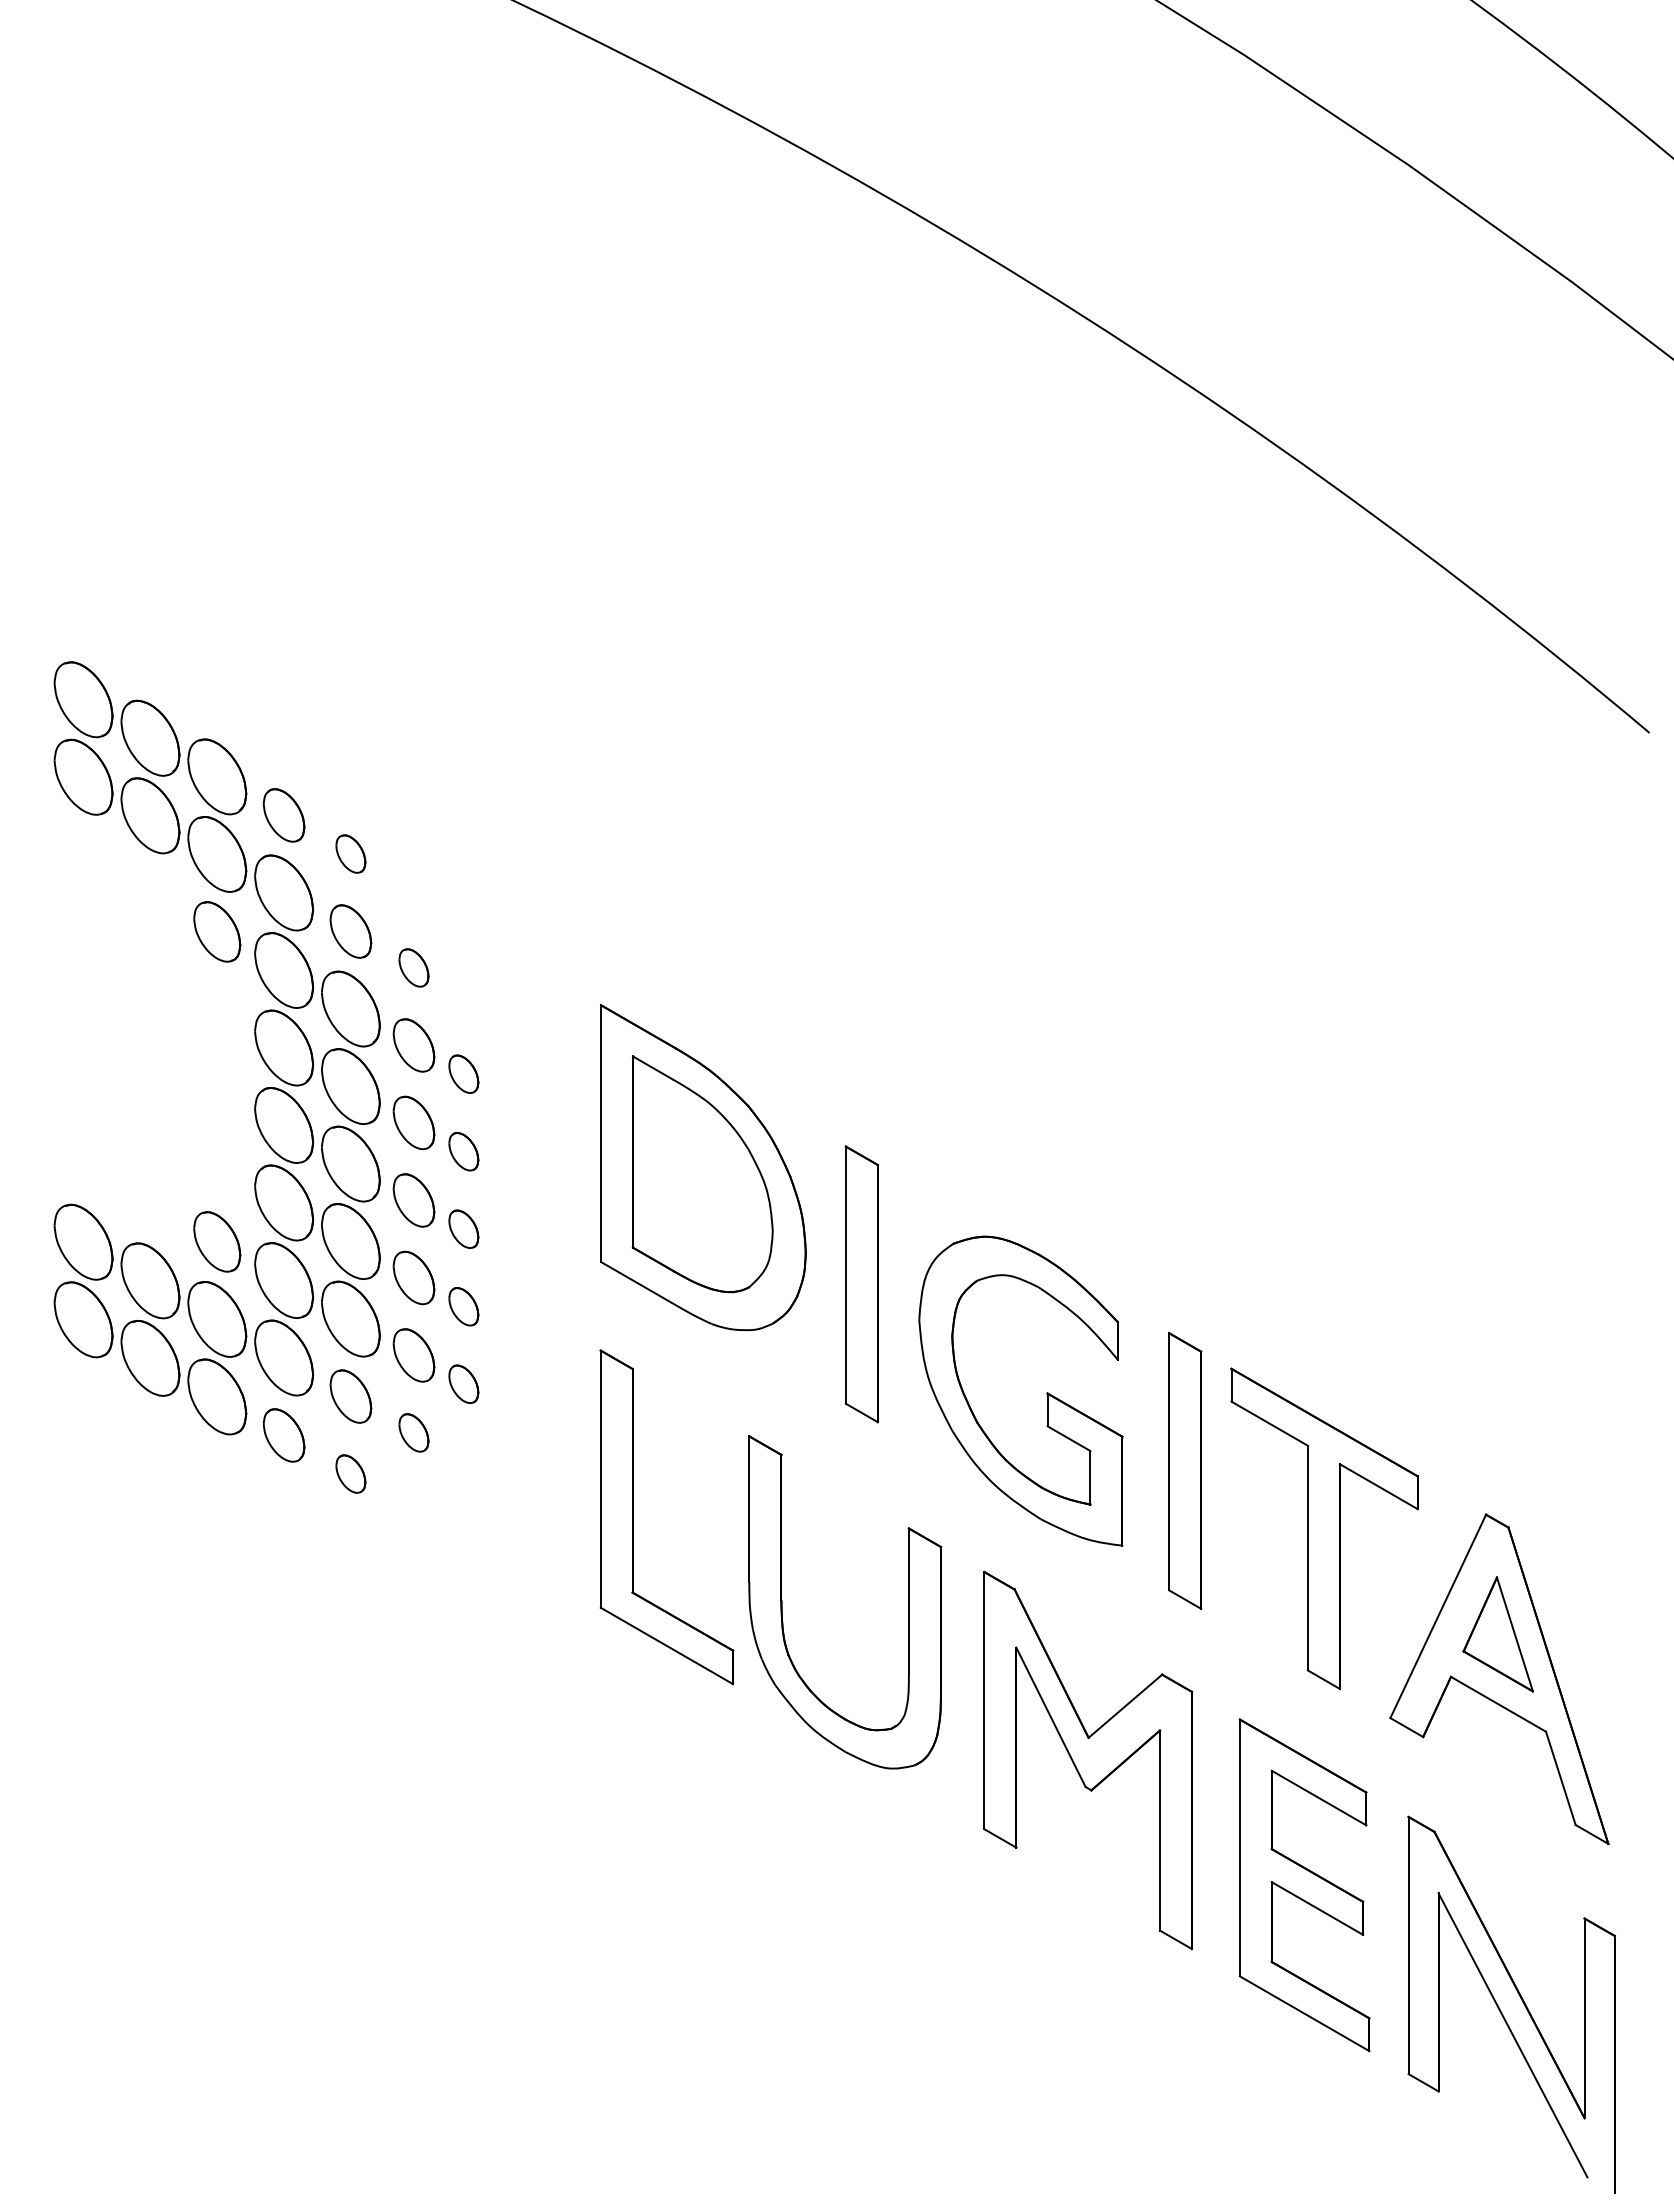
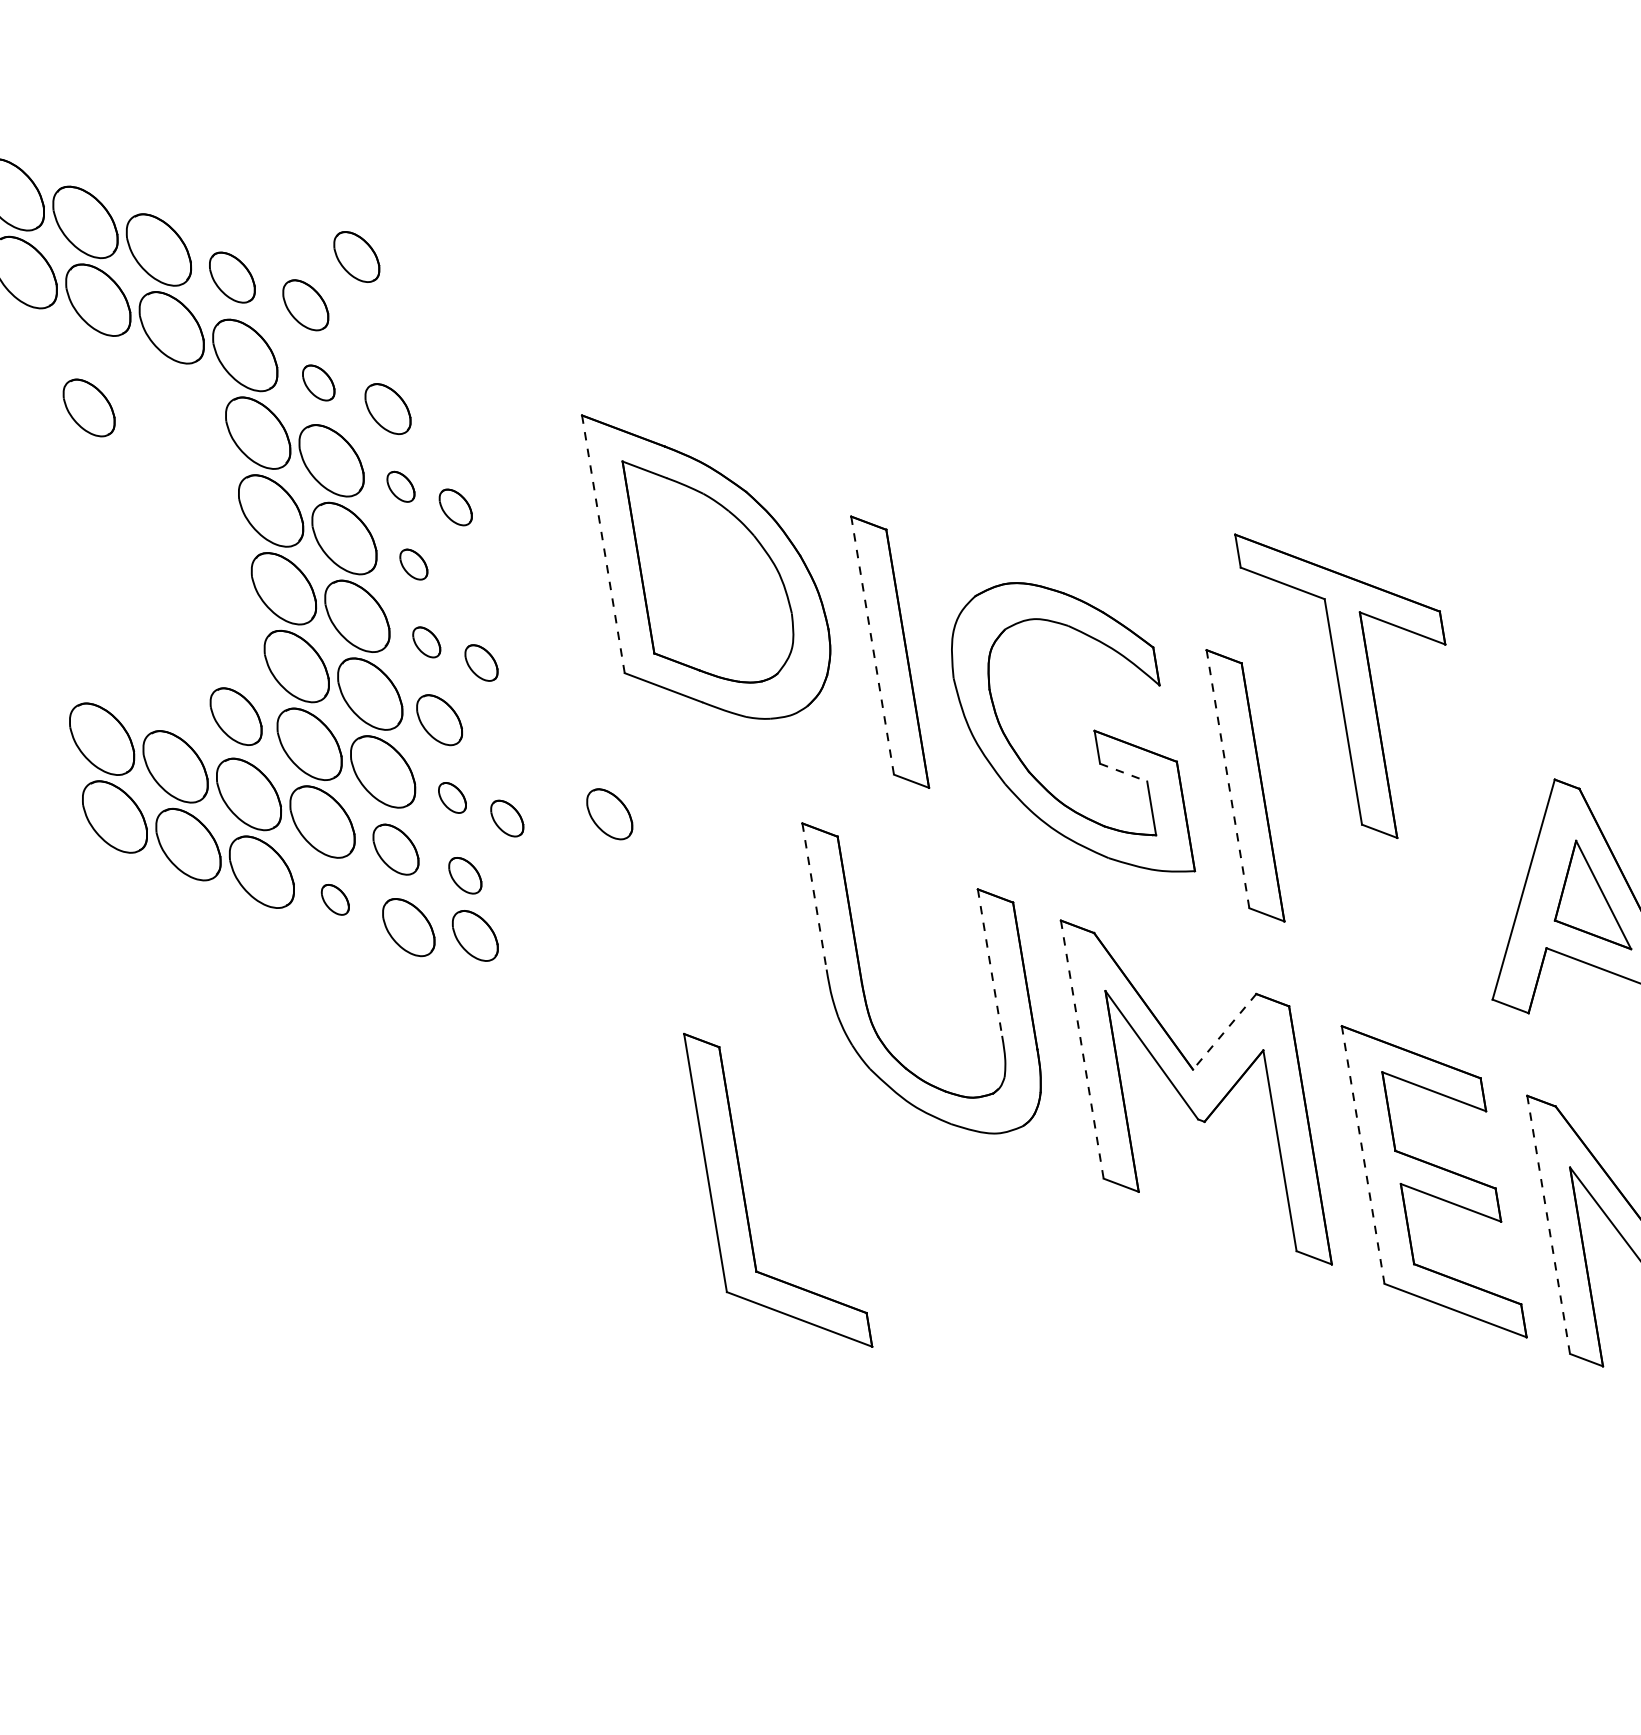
part: (407, 815) -> (356, 257), added
part: (350, 853) -> (305, 304), size x1.4
part: (217, 931) -> (89, 407), moved
part: (350, 931) -> (318, 383), size x0.7
part: (413, 967) -> (387, 408), size x1.4
part: (413, 1045) -> (400, 486), size x0.6
part: (413, 1122) -> (413, 564), size x0.6
line: (601, 1134) -> (603, 545), solid -> dashed
part: (463, 1151) -> (468, 585), removed
part: (413, 1200) -> (426, 642), size x0.6
line: (845, 1275) -> (872, 646), solid -> dashed
part: (463, 1306) -> (494, 740), removed
part: (413, 1355) -> (451, 798), size x0.6
part: (563, 1396) -> (609, 814), added
part: (283, 1435) -> (334, 899), size x0.6
line: (1069, 1438) -> (1124, 772), solid -> dashed
line: (1169, 1461) -> (1228, 778), solid -> dashed
part: (350, 1473) -> (408, 926), size x1.6
part: (413, 1492) -> (474, 935), added
line: (749, 1509) -> (814, 896), solid -> dashed
part: (633, 1517) -> (744, 1196), moved
part: (1324, 1528) -> (1355, 679), moved
line: (908, 1601) -> (989, 962), solid -> dashed
line: (984, 1700) -> (1082, 1049), solid -> dashed
line: (1124, 1706) -> (1223, 1032), solid -> dashed
line: (1239, 1848) -> (1362, 1155), solid -> dashed
line: (1408, 1945) -> (1548, 1224), solid -> dashed

